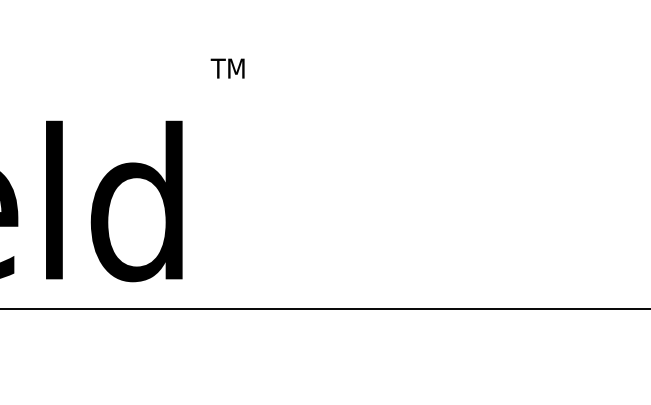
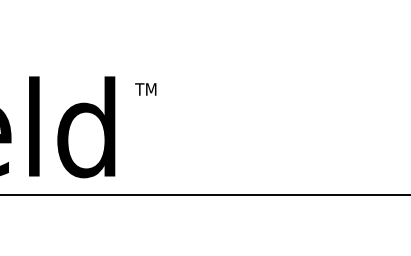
text: (227, 68) -> (145, 89), moved

